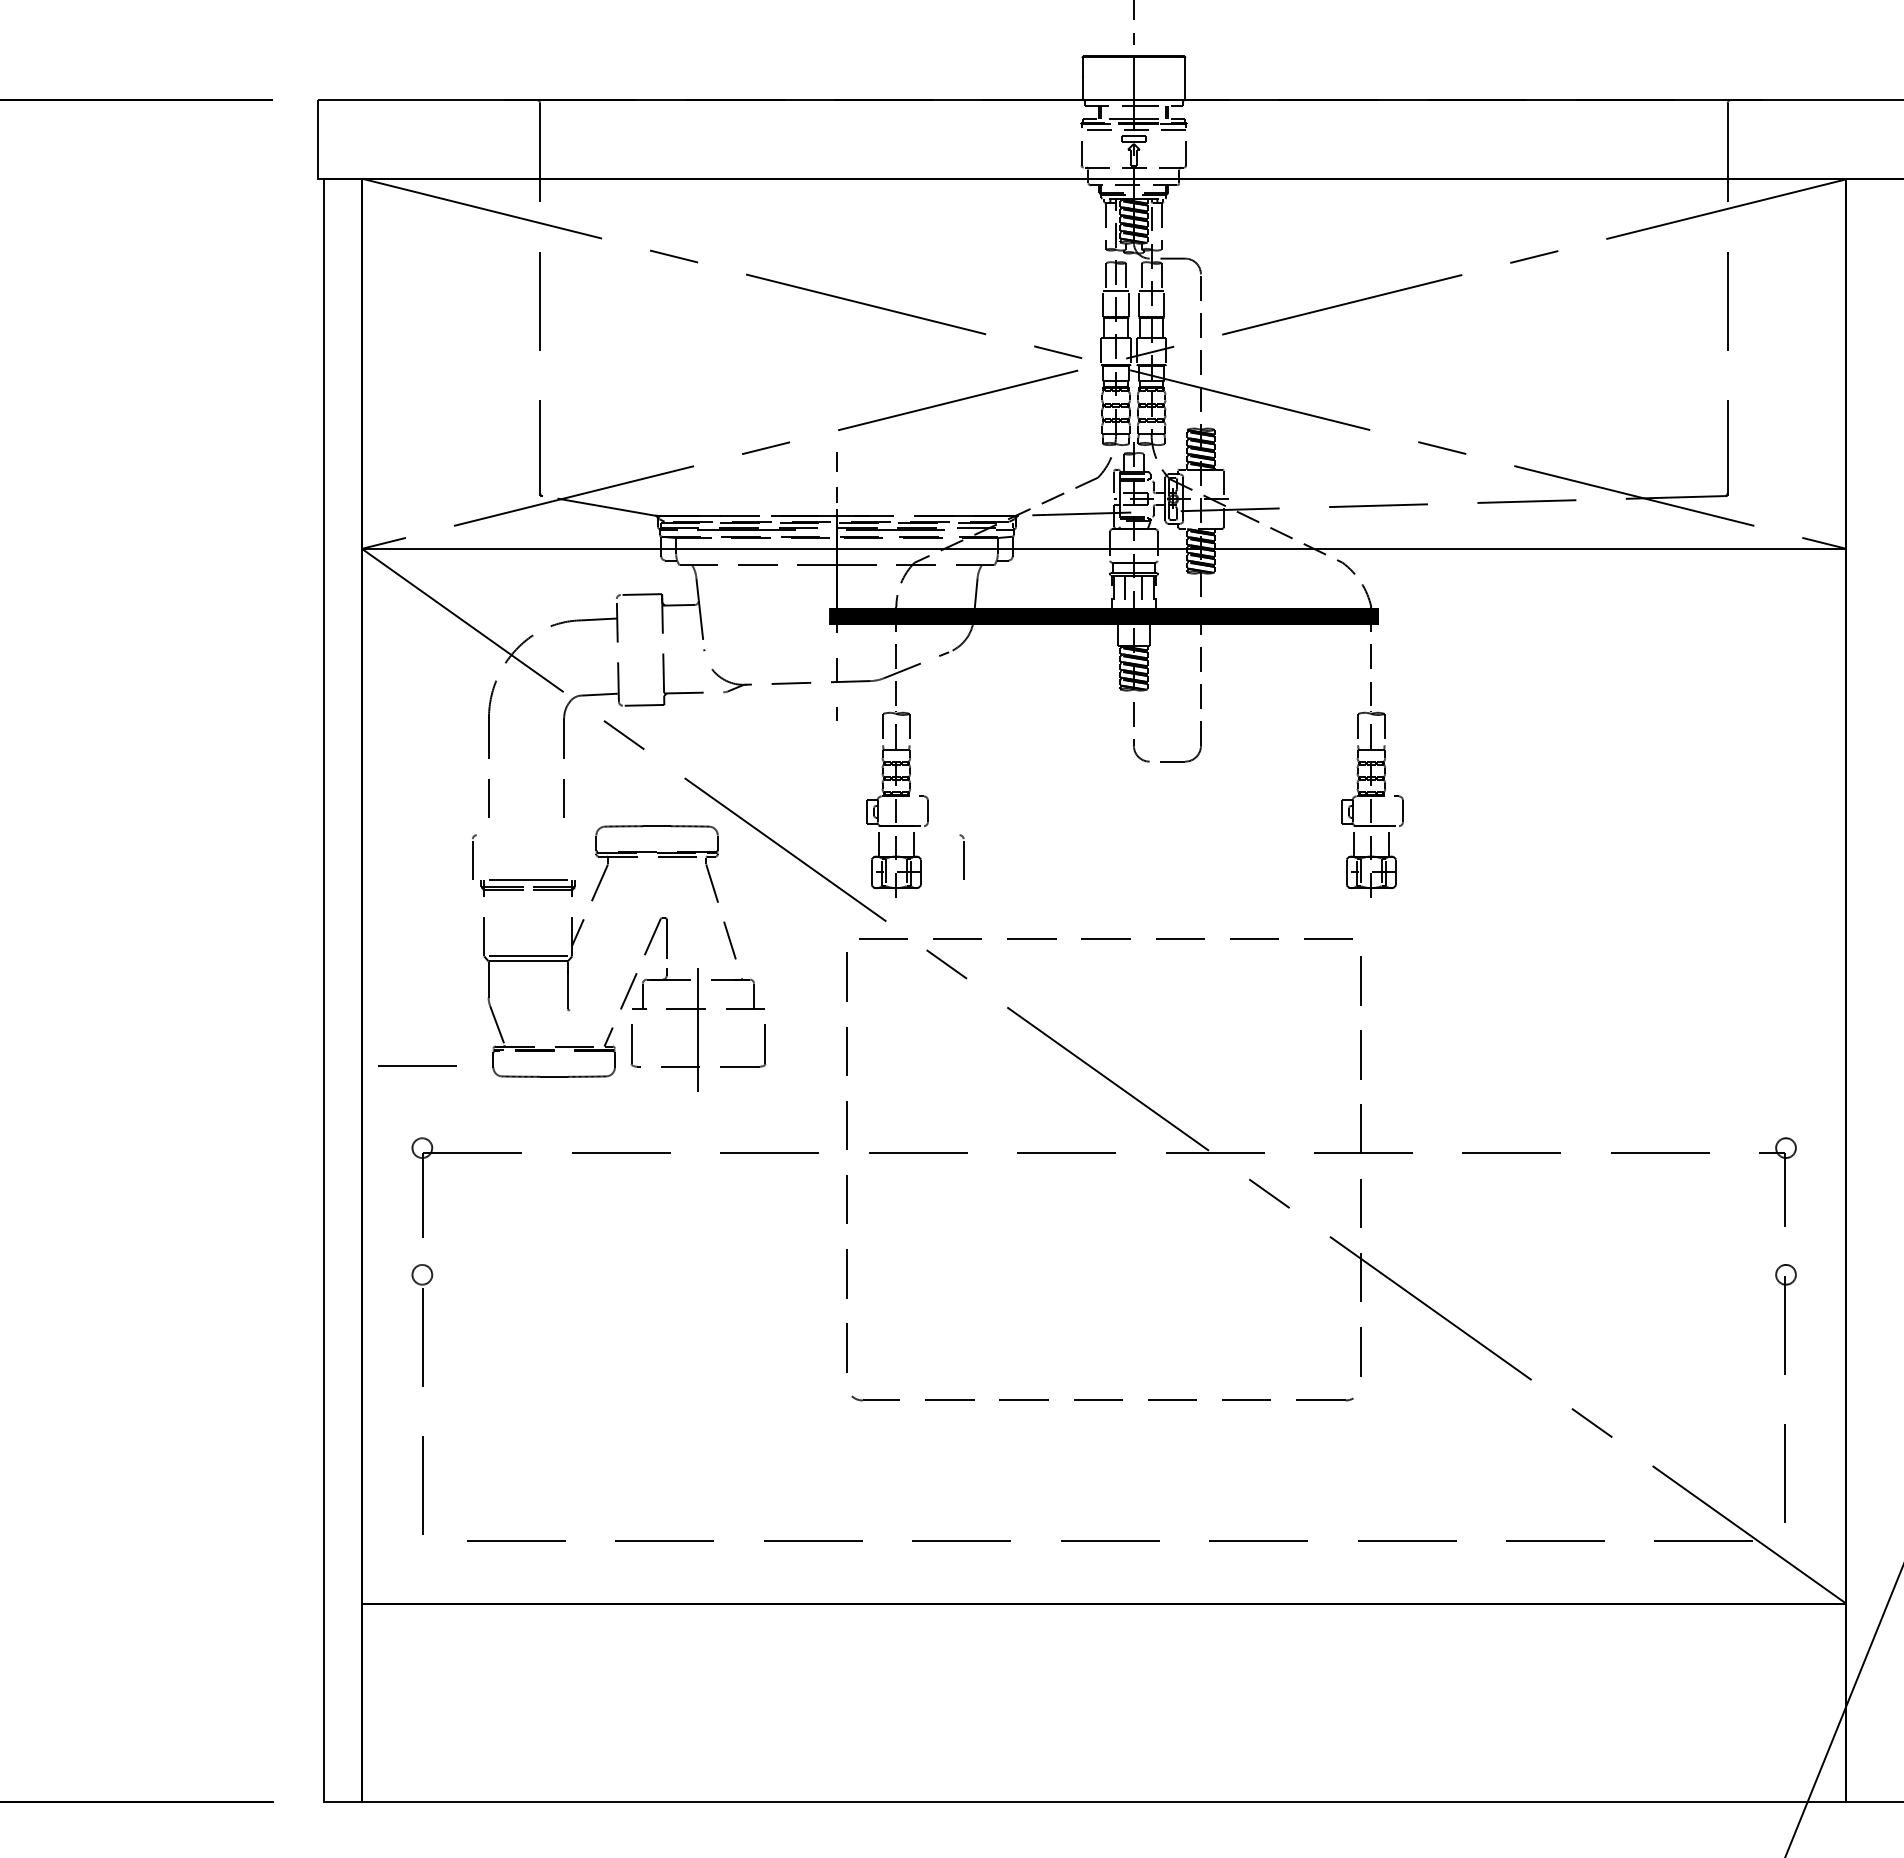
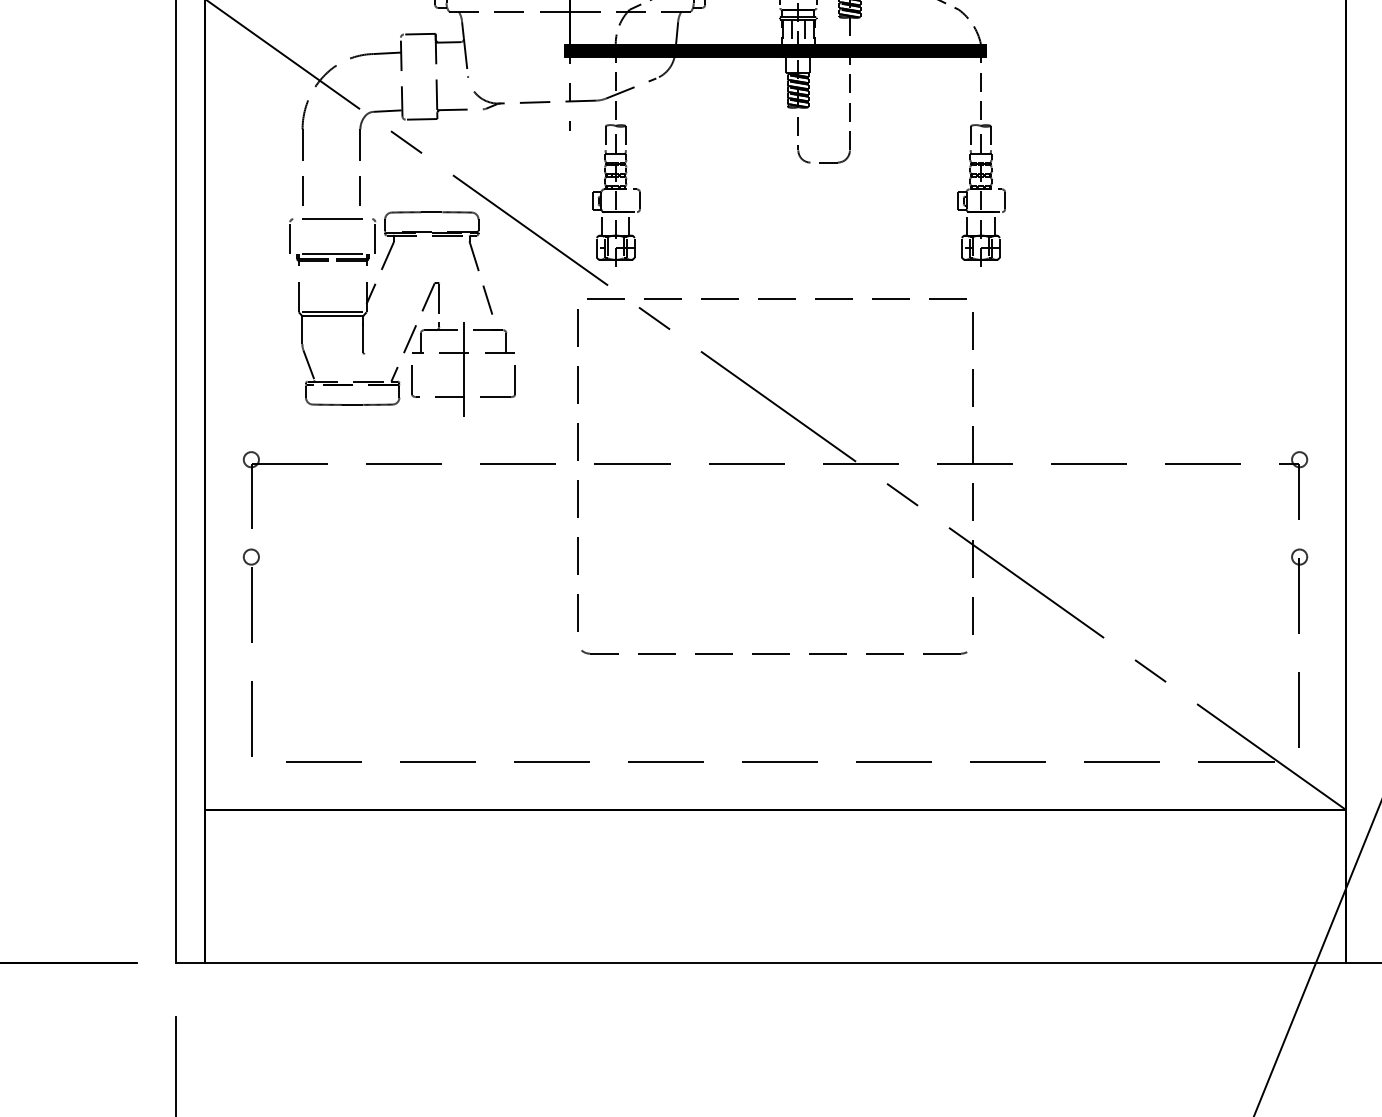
part: (961, 856) -> (373, 235), moved
line: (417, 1065) -> (332, 218), moved

